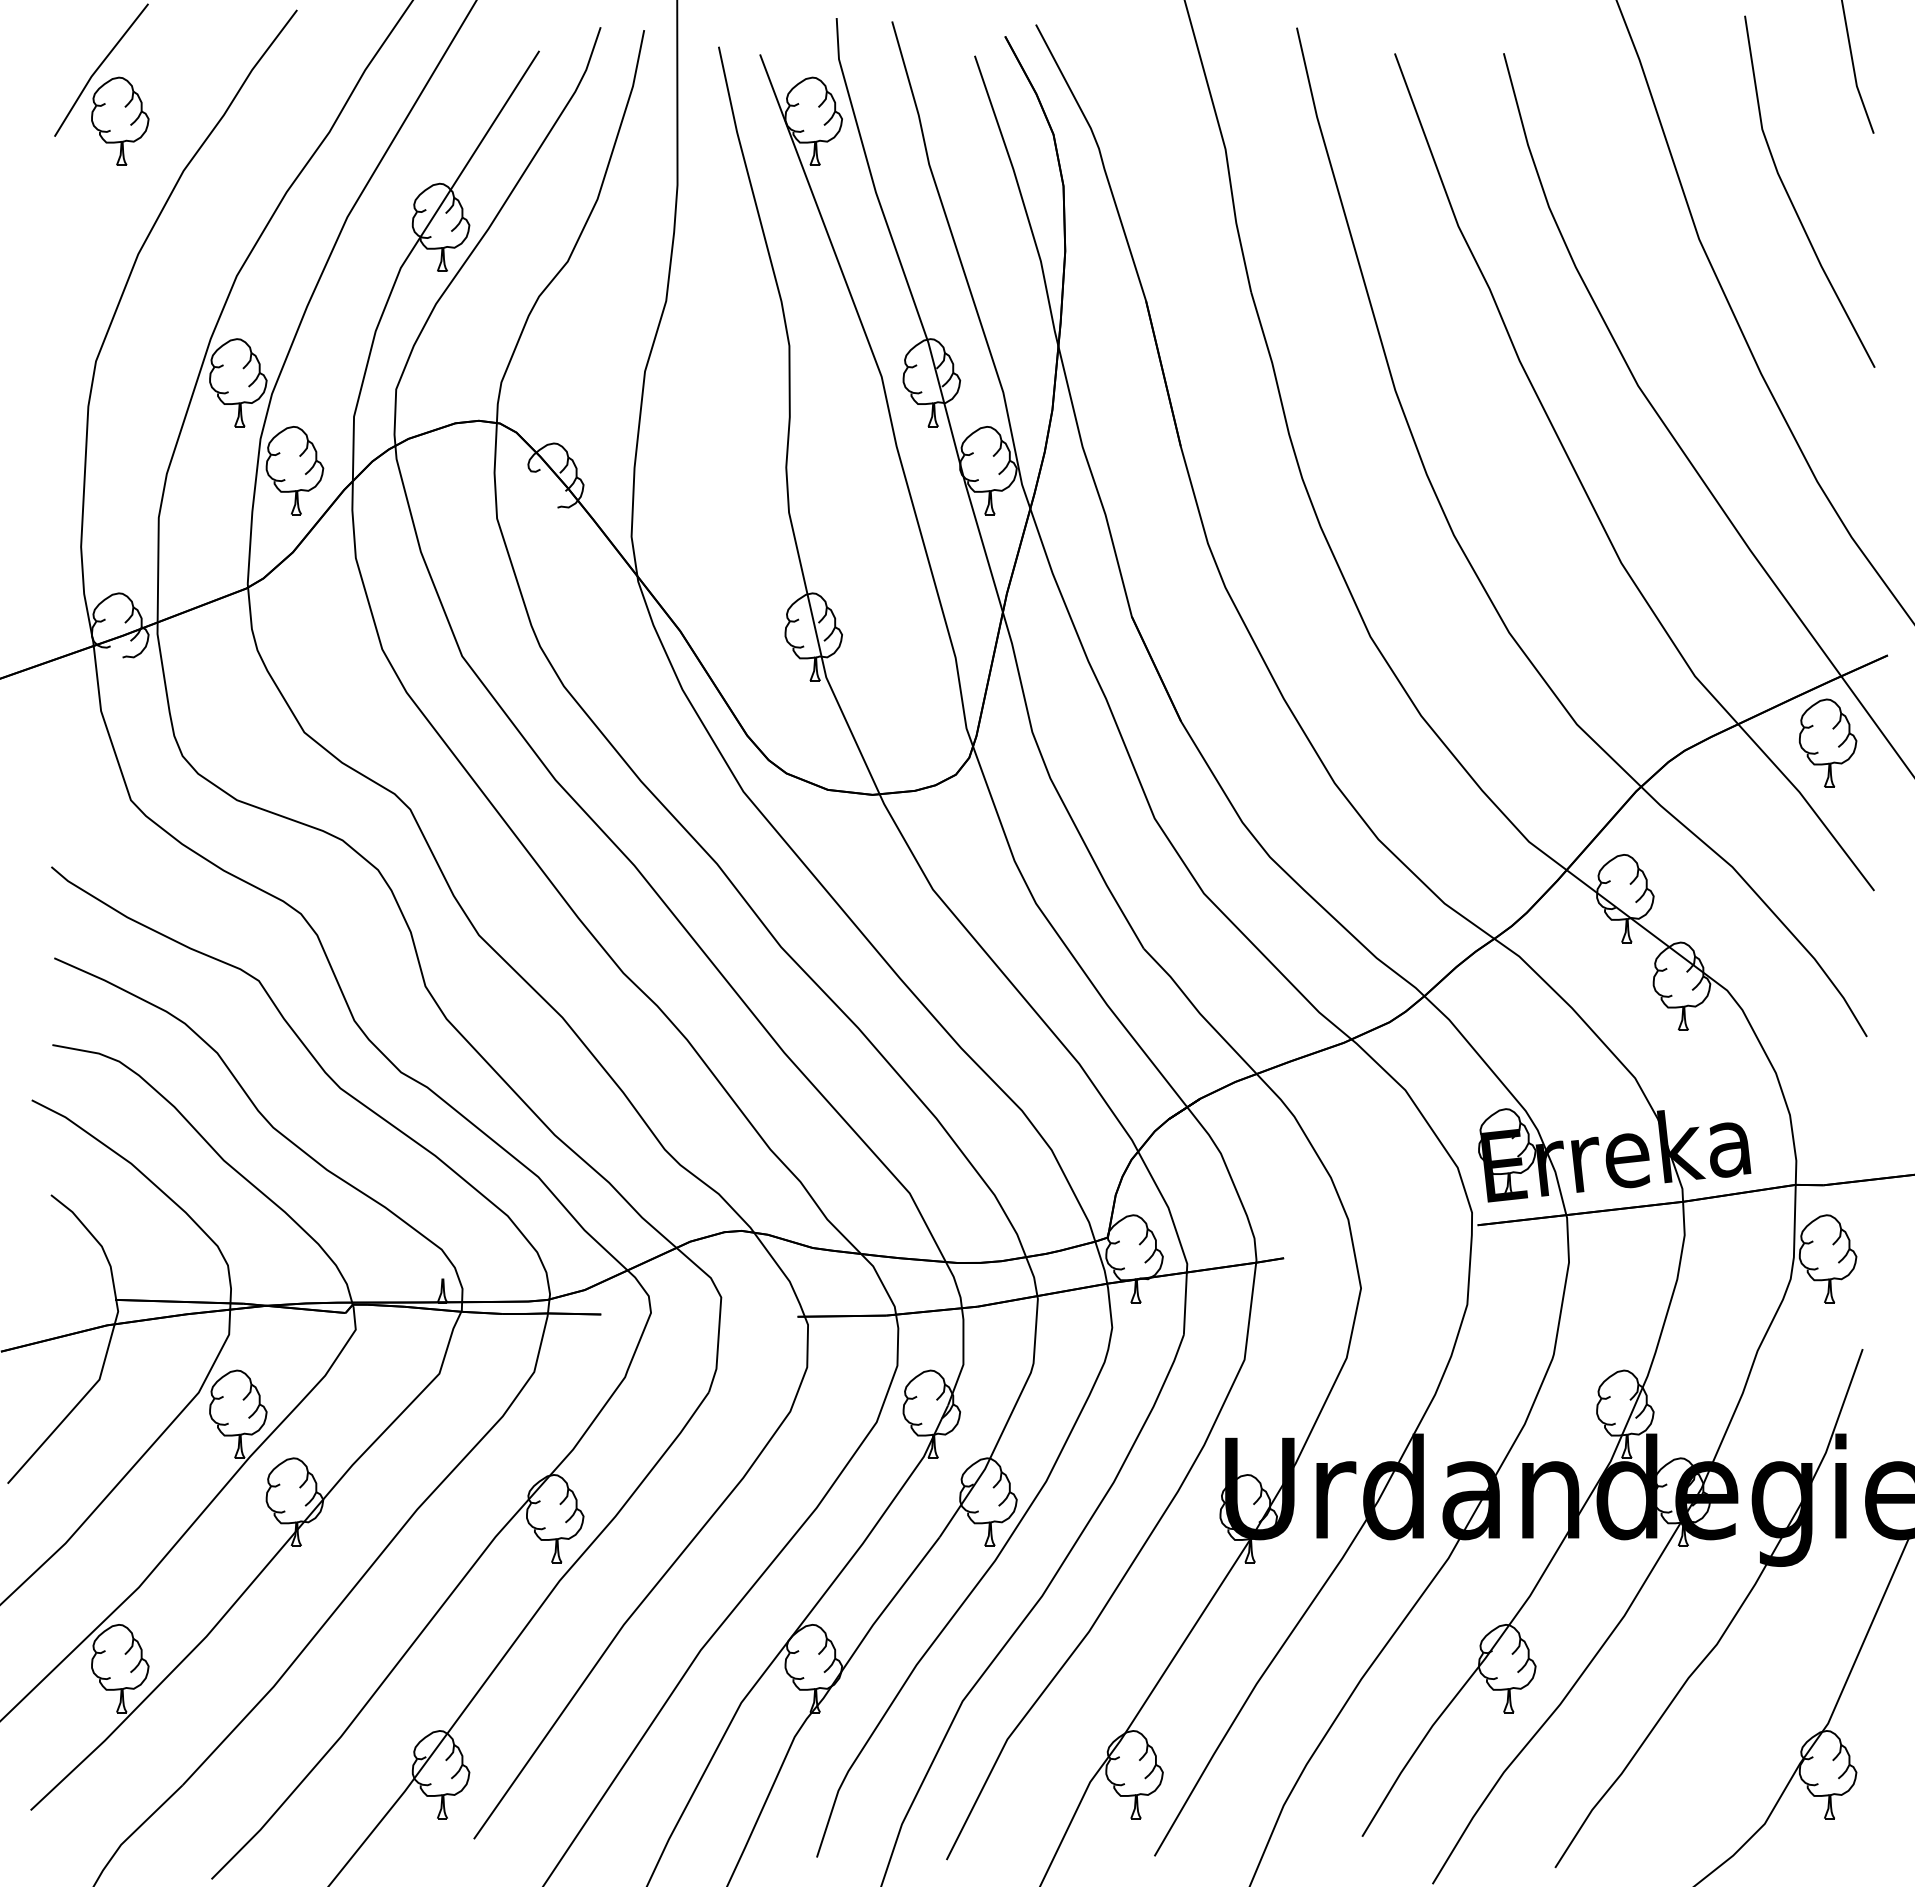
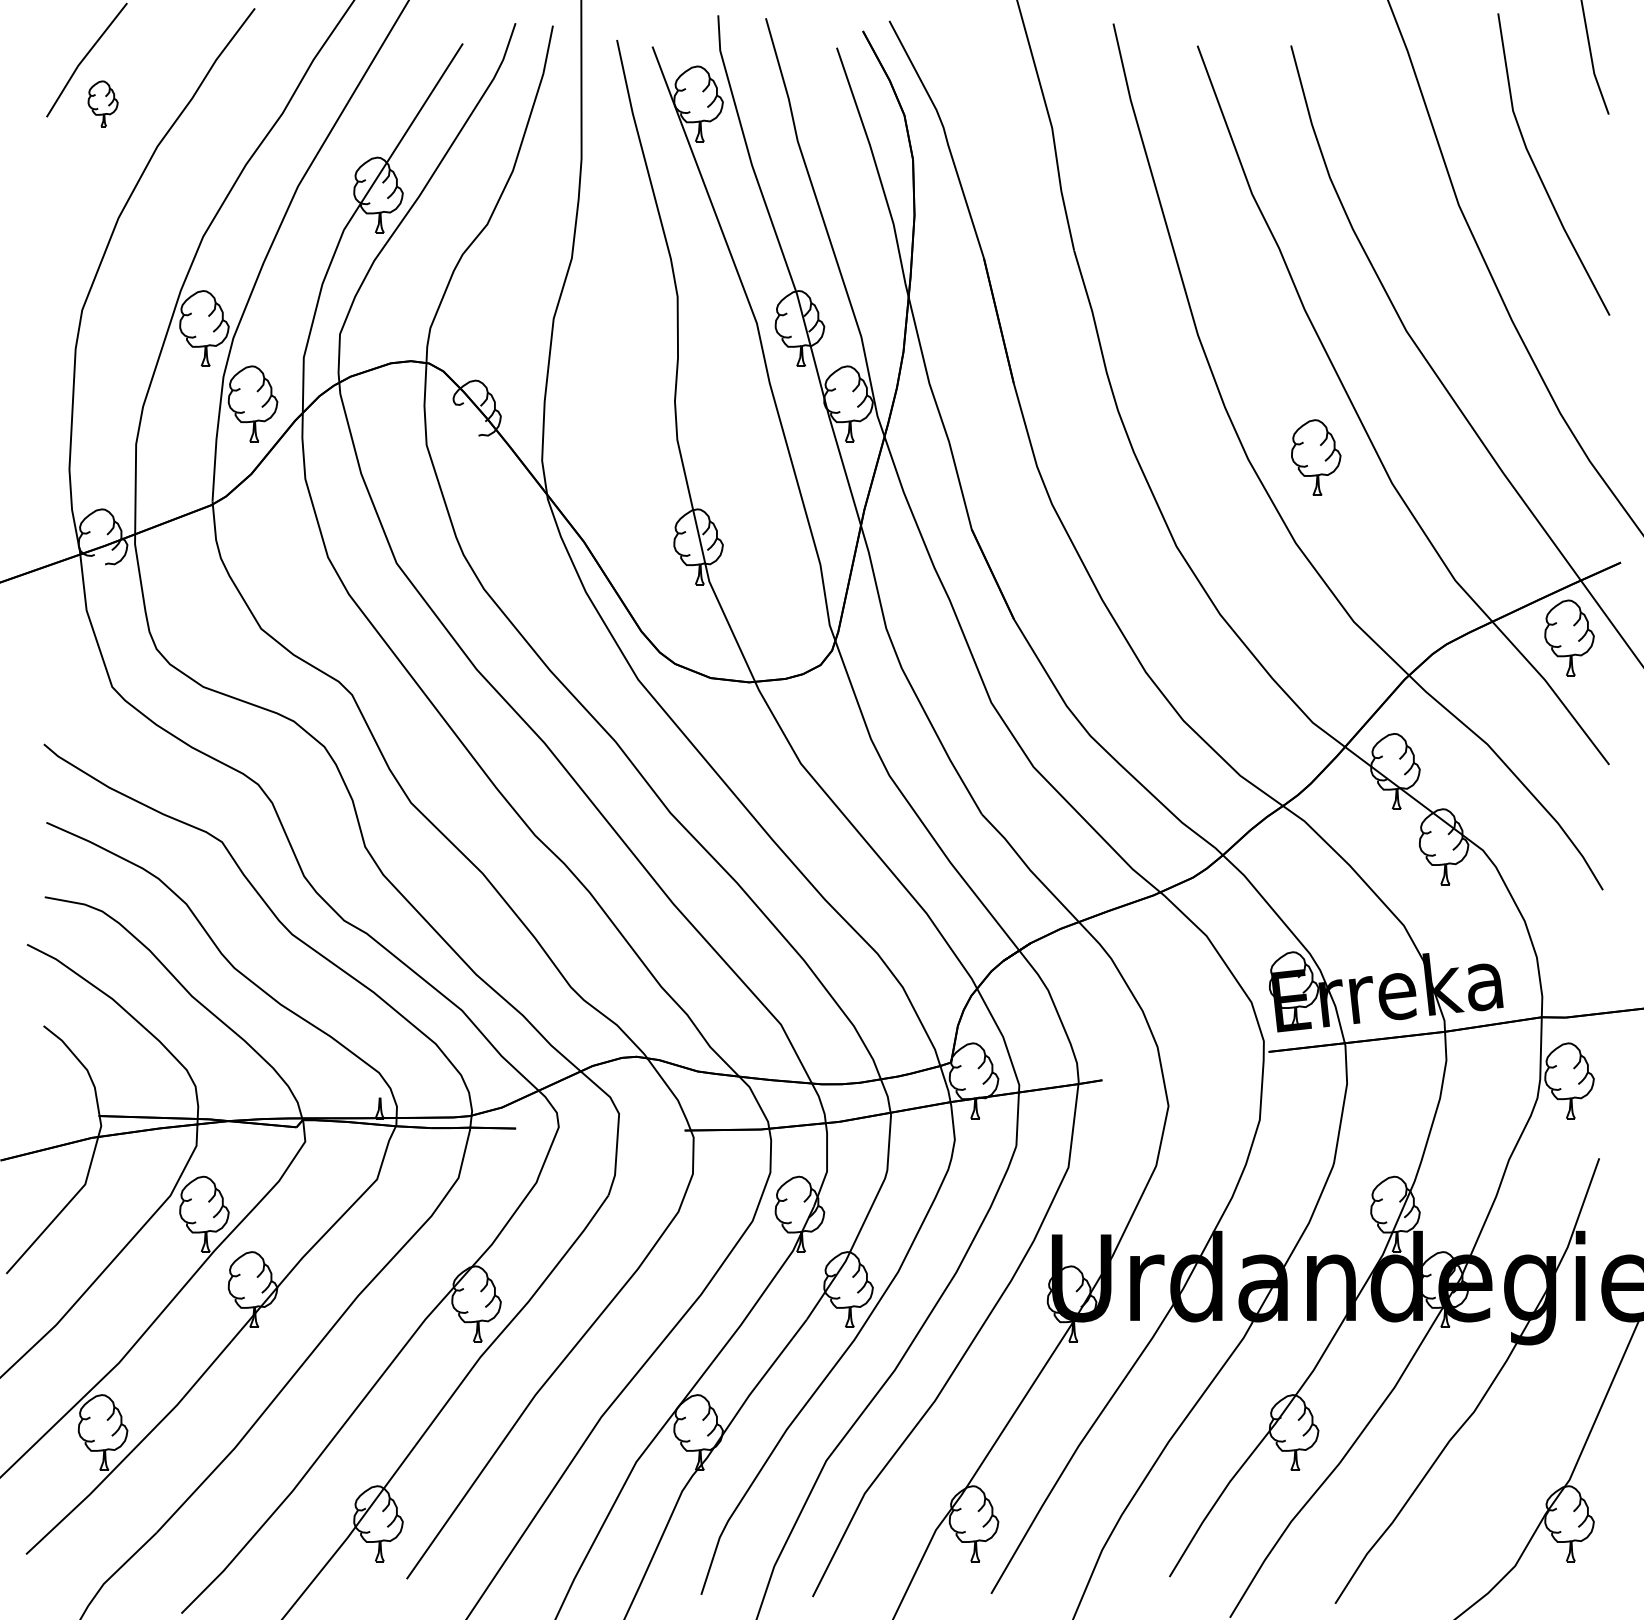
part: (120, 120) -> (103, 103), size x0.6
part: (1533, 532) -> (1316, 457), added

